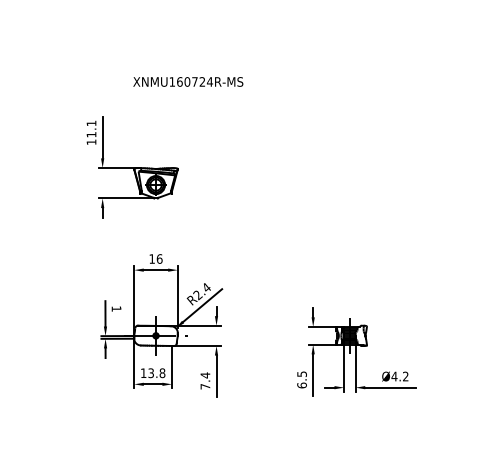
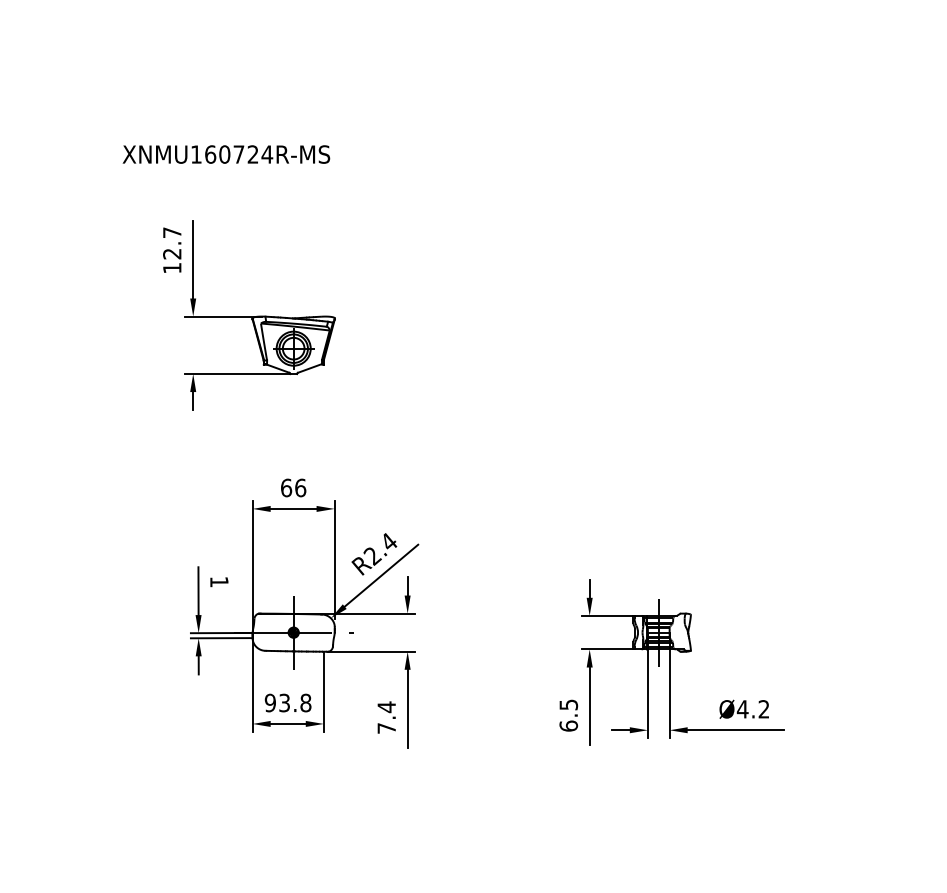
text: (188, 81) -> (226, 153), moved
text: (91, 128) -> (172, 242), 11.1 -> 12.7
text: (152, 258) -> (287, 486), 16 -> 66
text: (143, 373) -> (270, 703), 13.8 -> 93.8

